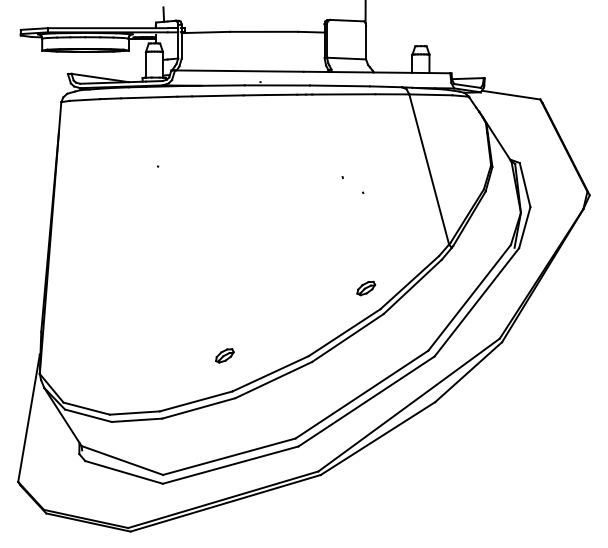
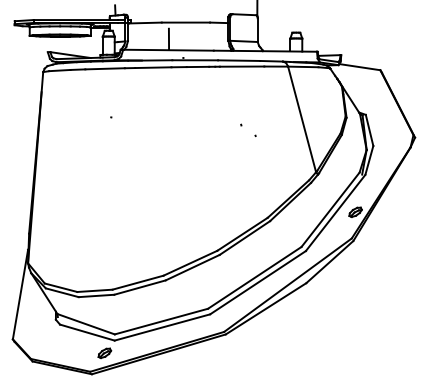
line: (239, 55) -> (168, 39), added
part: (366, 288) -> (355, 212), moved
part: (224, 355) -> (104, 353), moved

